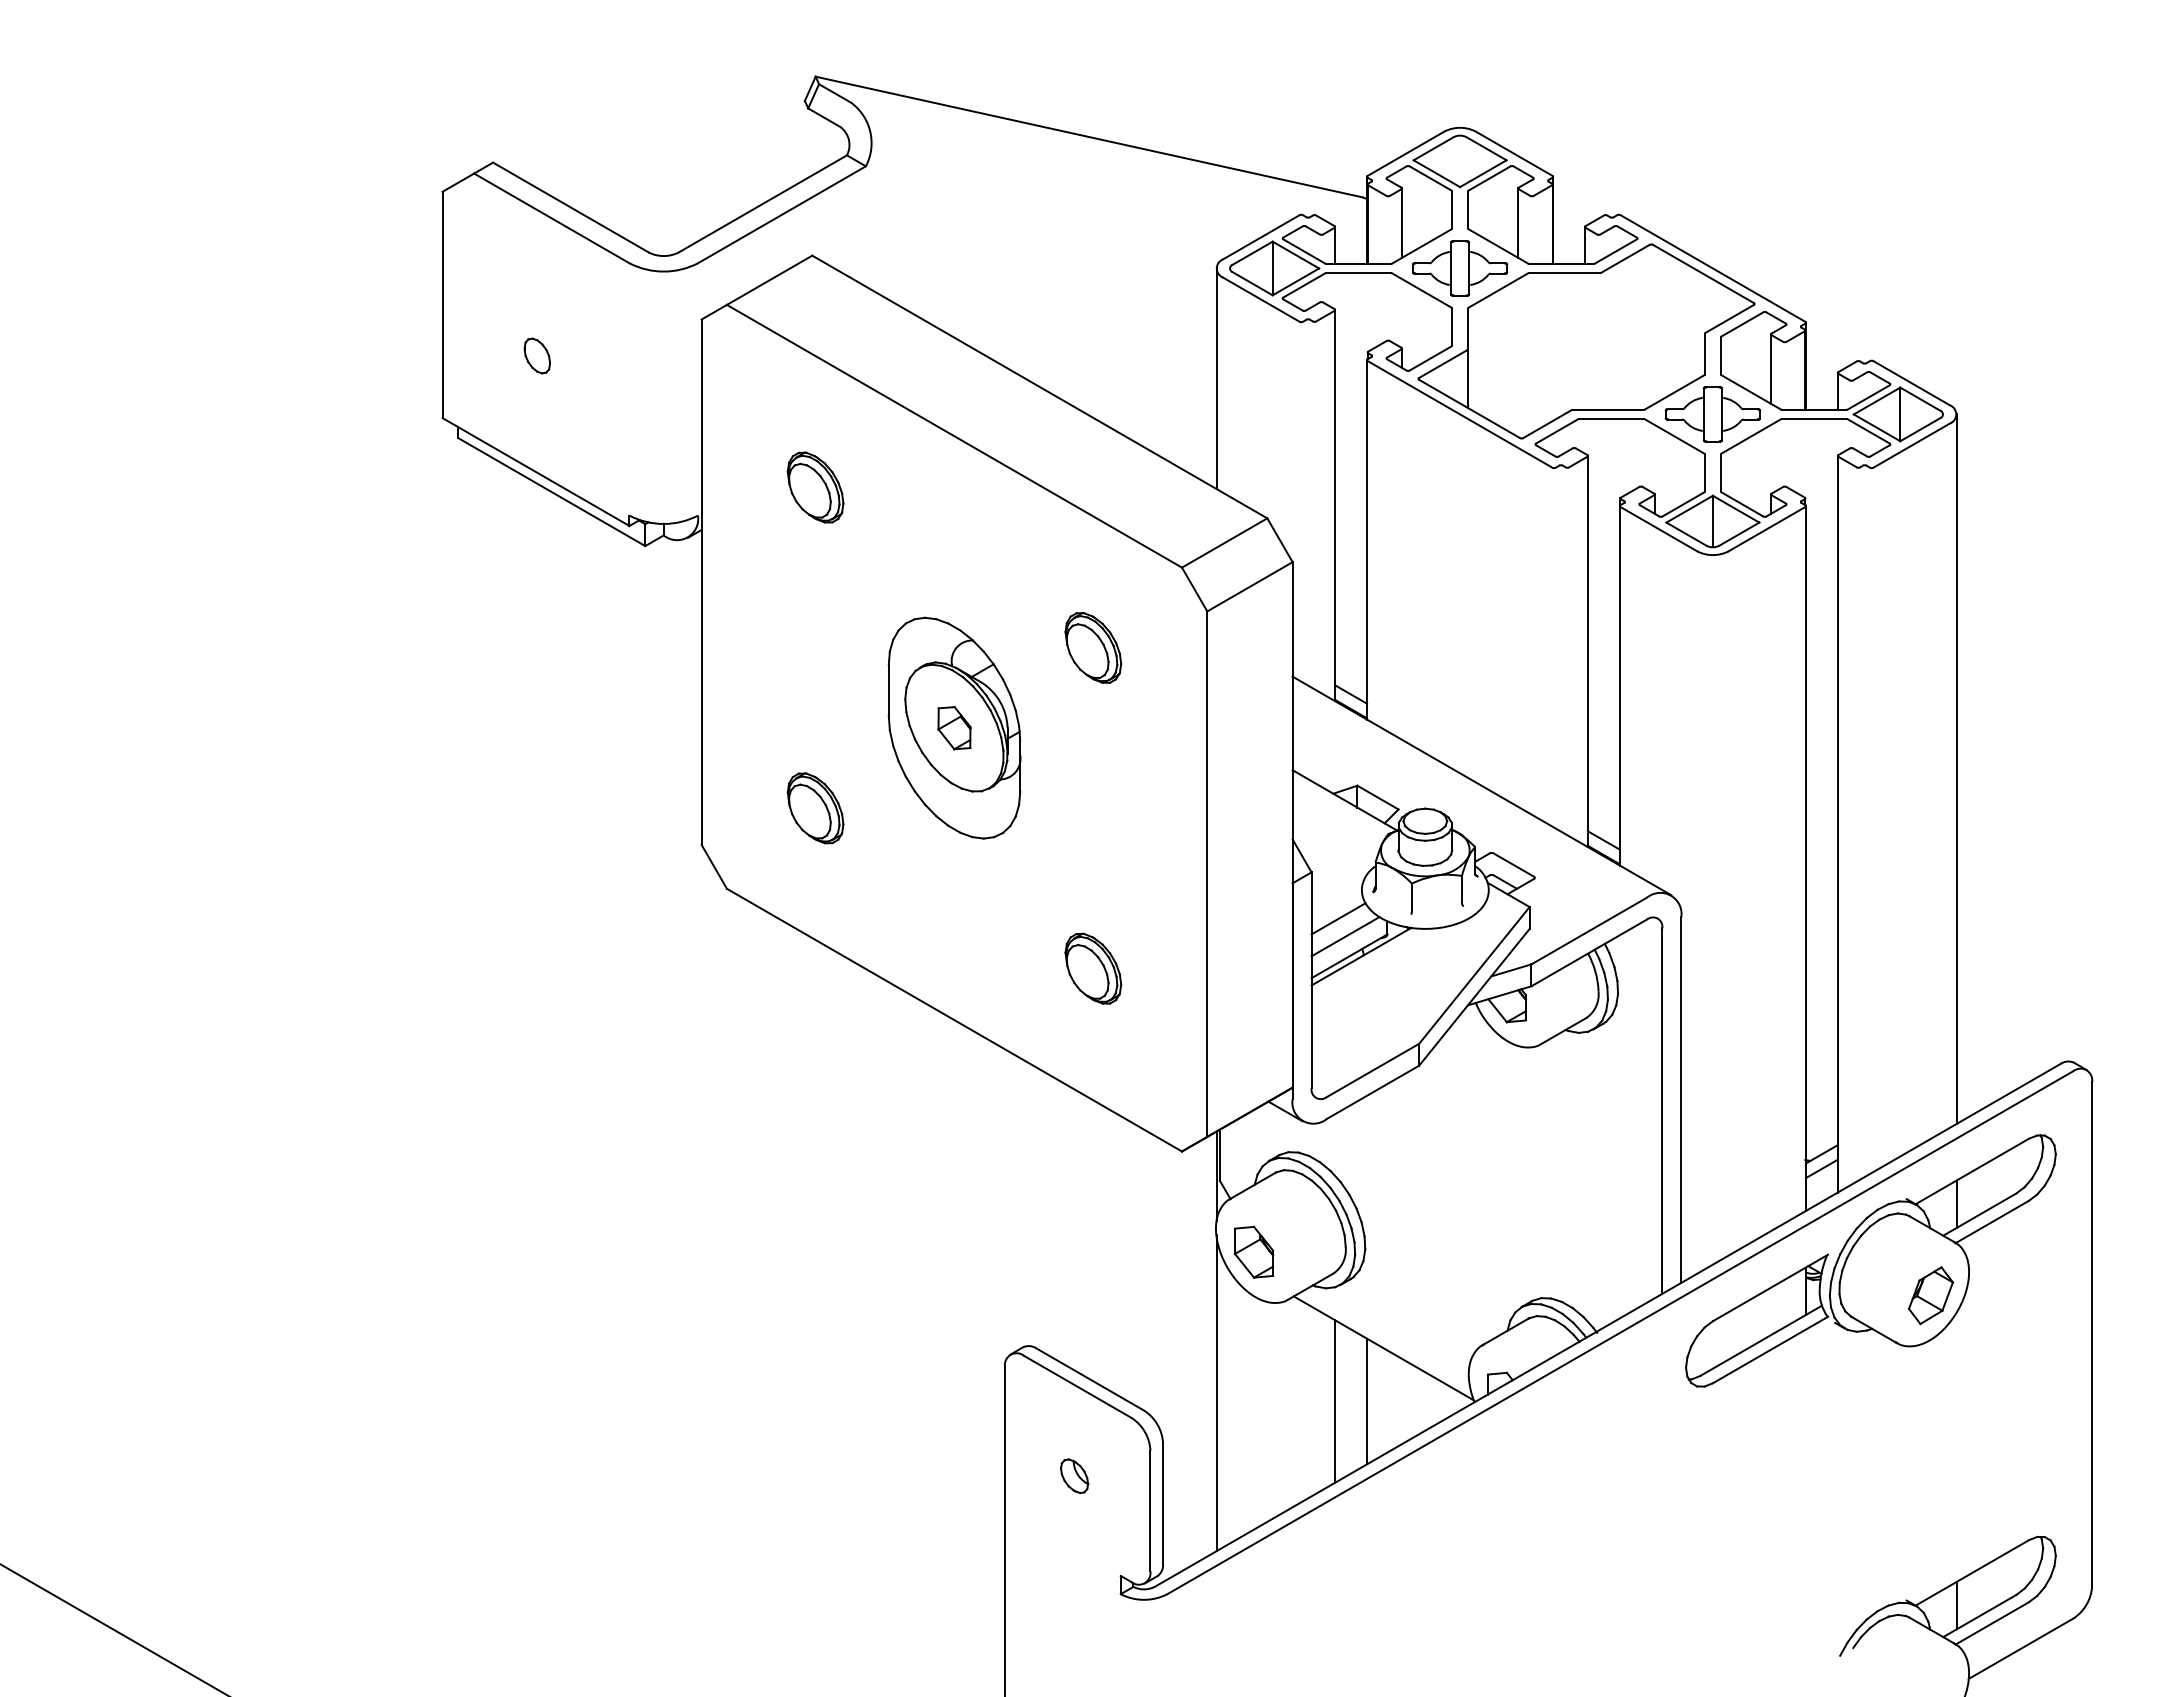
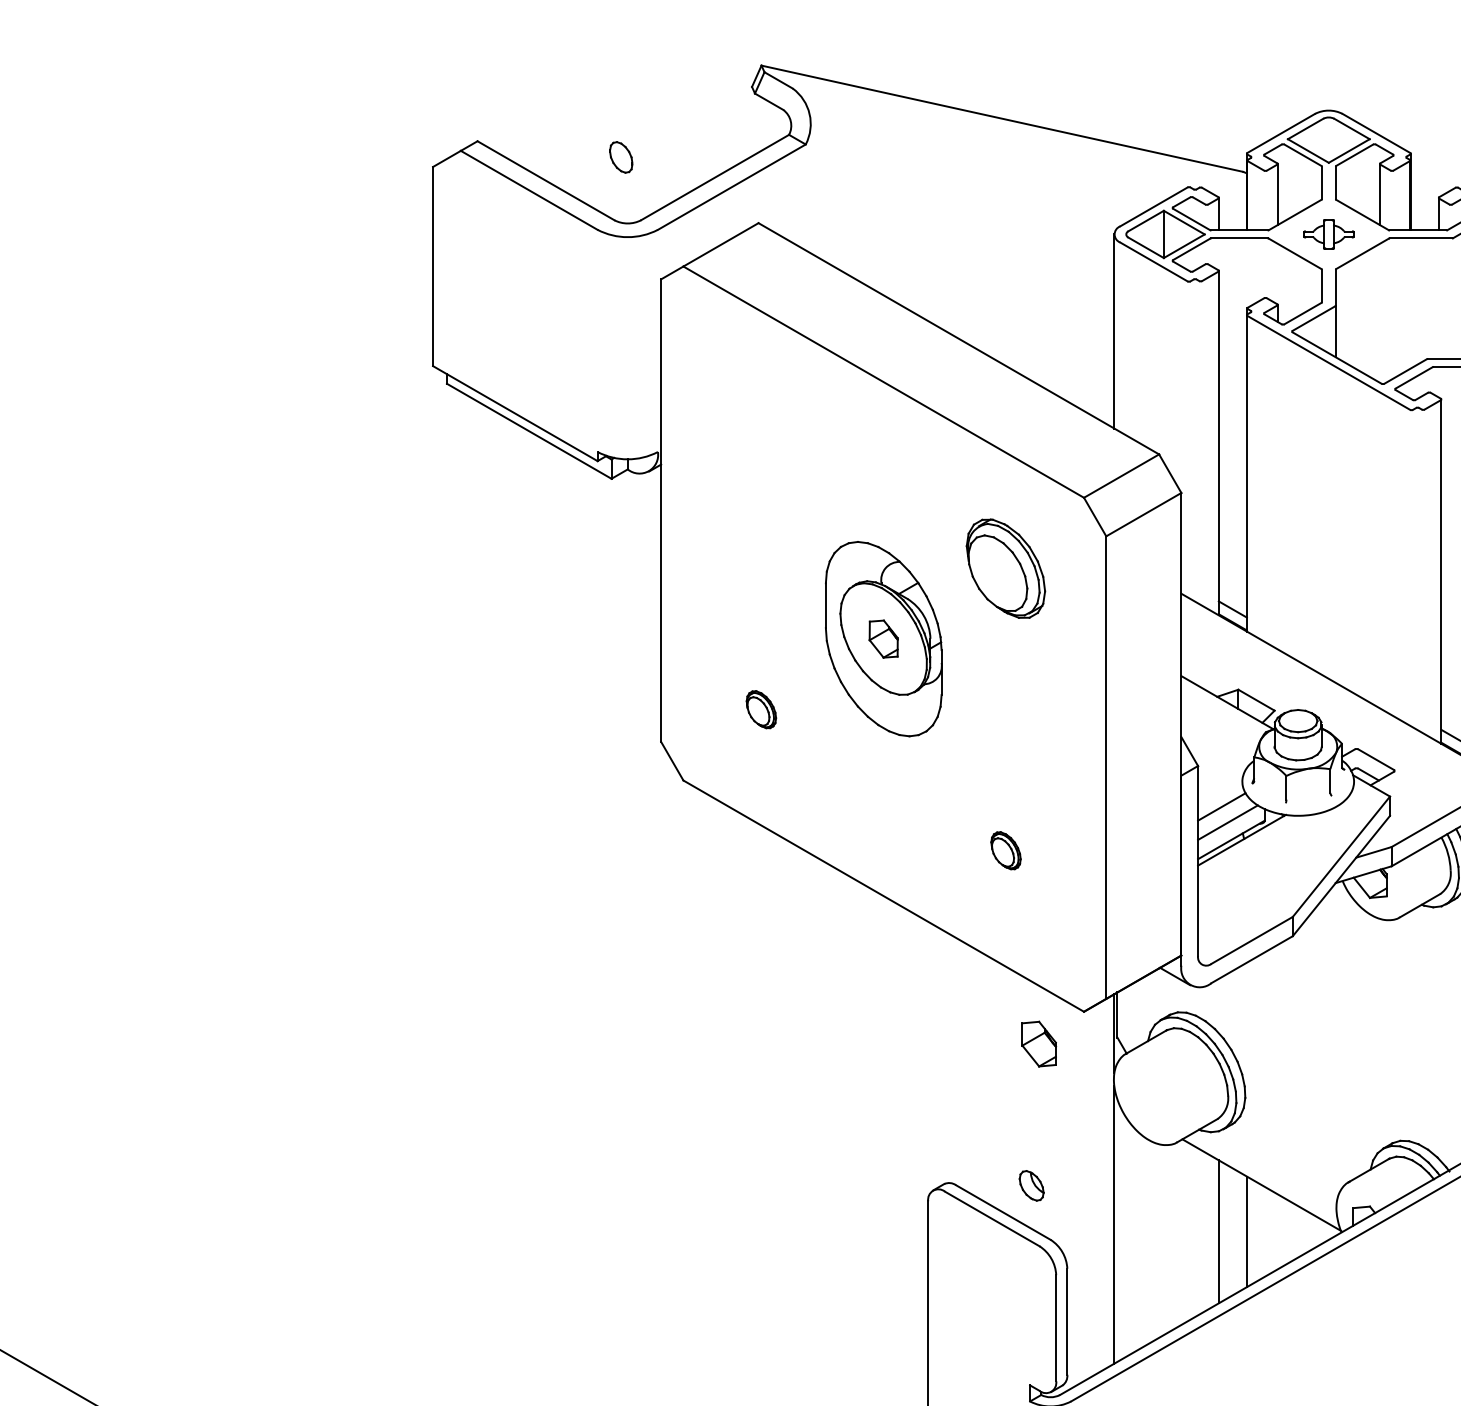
part: (1460, 268) -> (1329, 234), size x0.6
part: (536, 355) -> (620, 156), moved
part: (815, 487) -> (761, 427), removed
part: (1093, 647) -> (1006, 568), size x1.6
part: (815, 808) -> (761, 709), size x0.6
part: (1093, 968) -> (1006, 850), size x0.6
part: (1253, 1251) -> (1038, 1043), moved
part: (1074, 1476) -> (1031, 1186), moved

